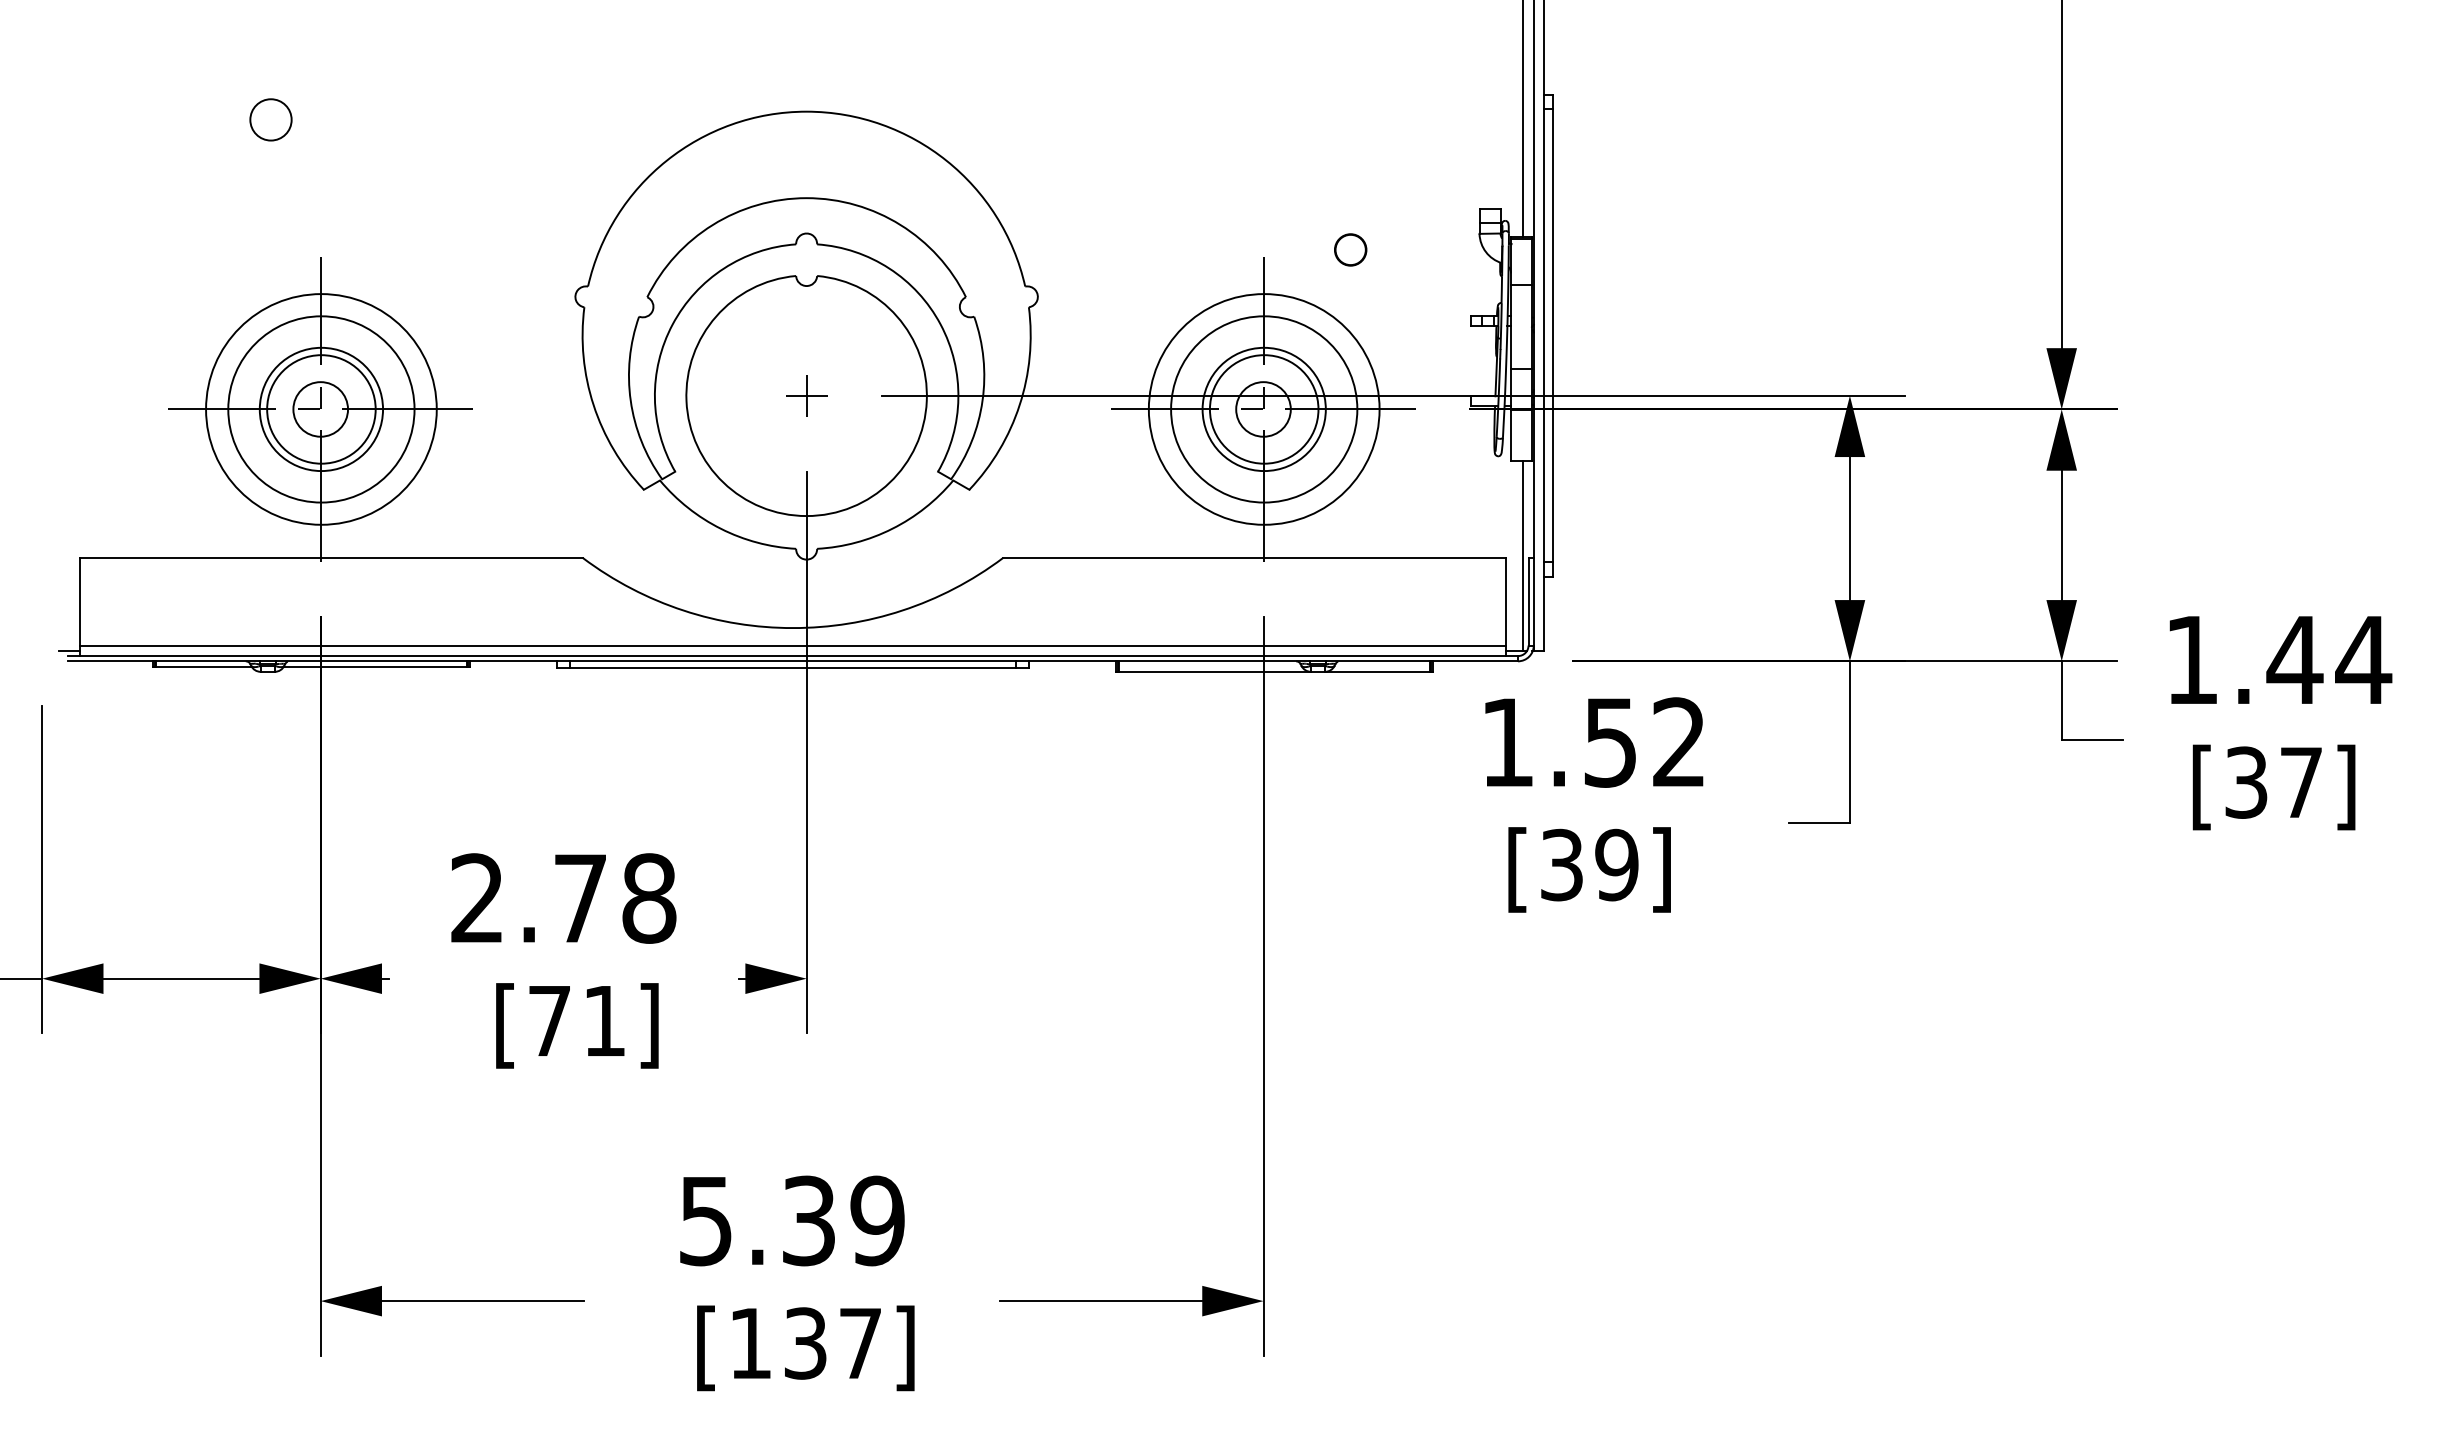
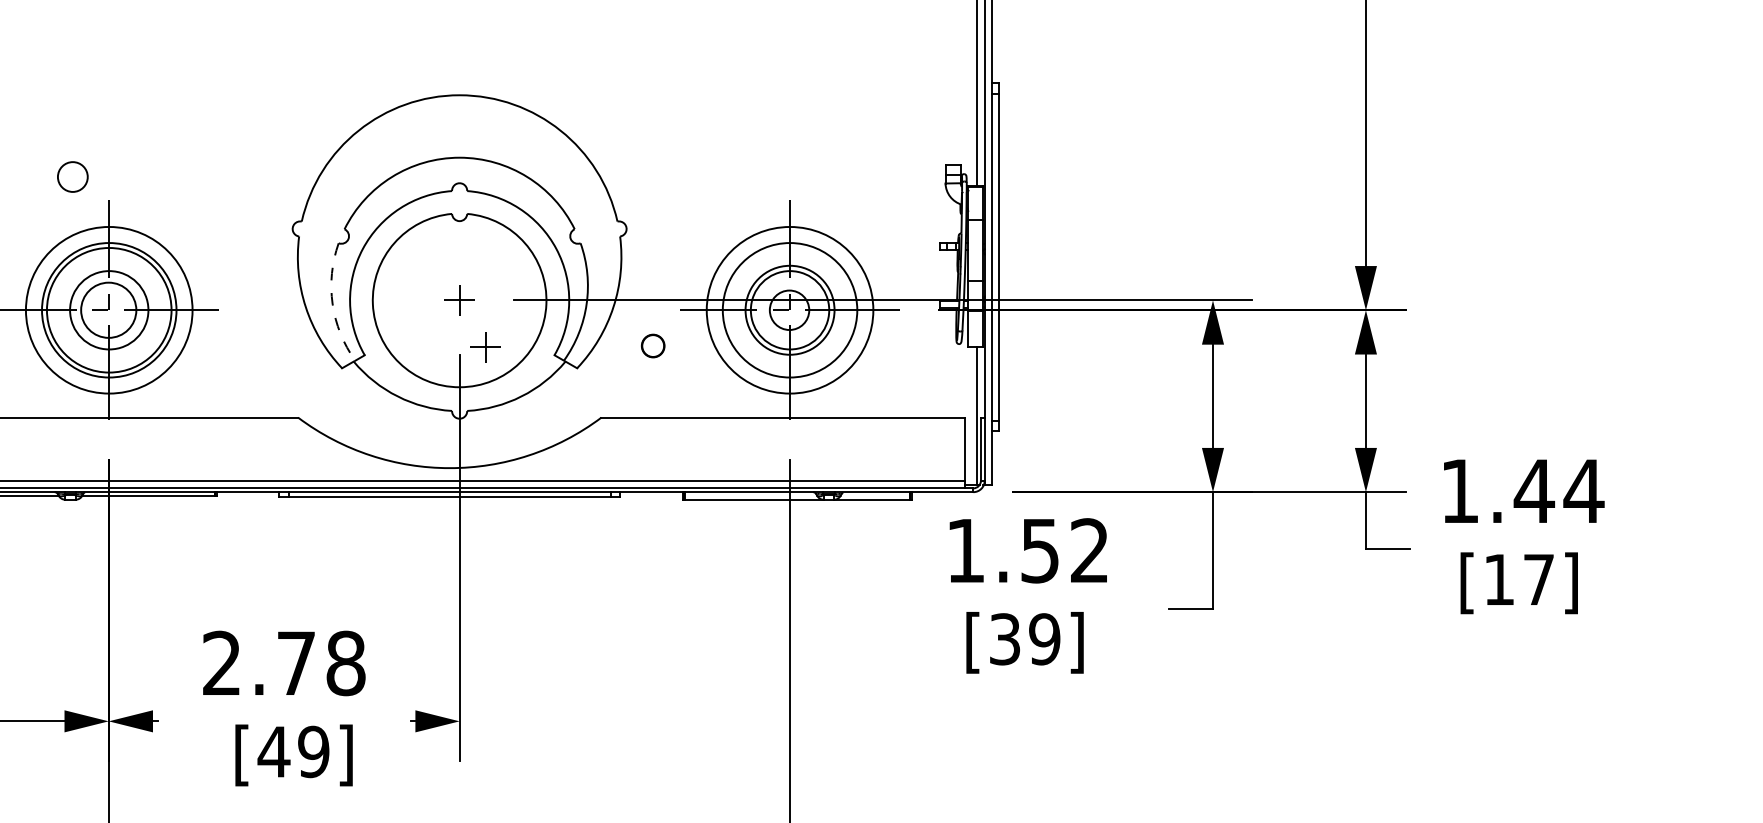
circle: (270, 119) -> (72, 176), moved
circle: (1350, 249) -> (653, 345), moved
arc: (630, 400) -> (332, 303), solid -> dashed
circle: (320, 409) -> (108, 310), size x1.4
circle: (321, 409) -> (109, 310), size x1.4
part: (842, 460) -> (485, 347), added
text: (2246, 782) -> (1499, 579), [37] -> [17]
text: (576, 1020) -> (293, 751), [71] -> [49]

